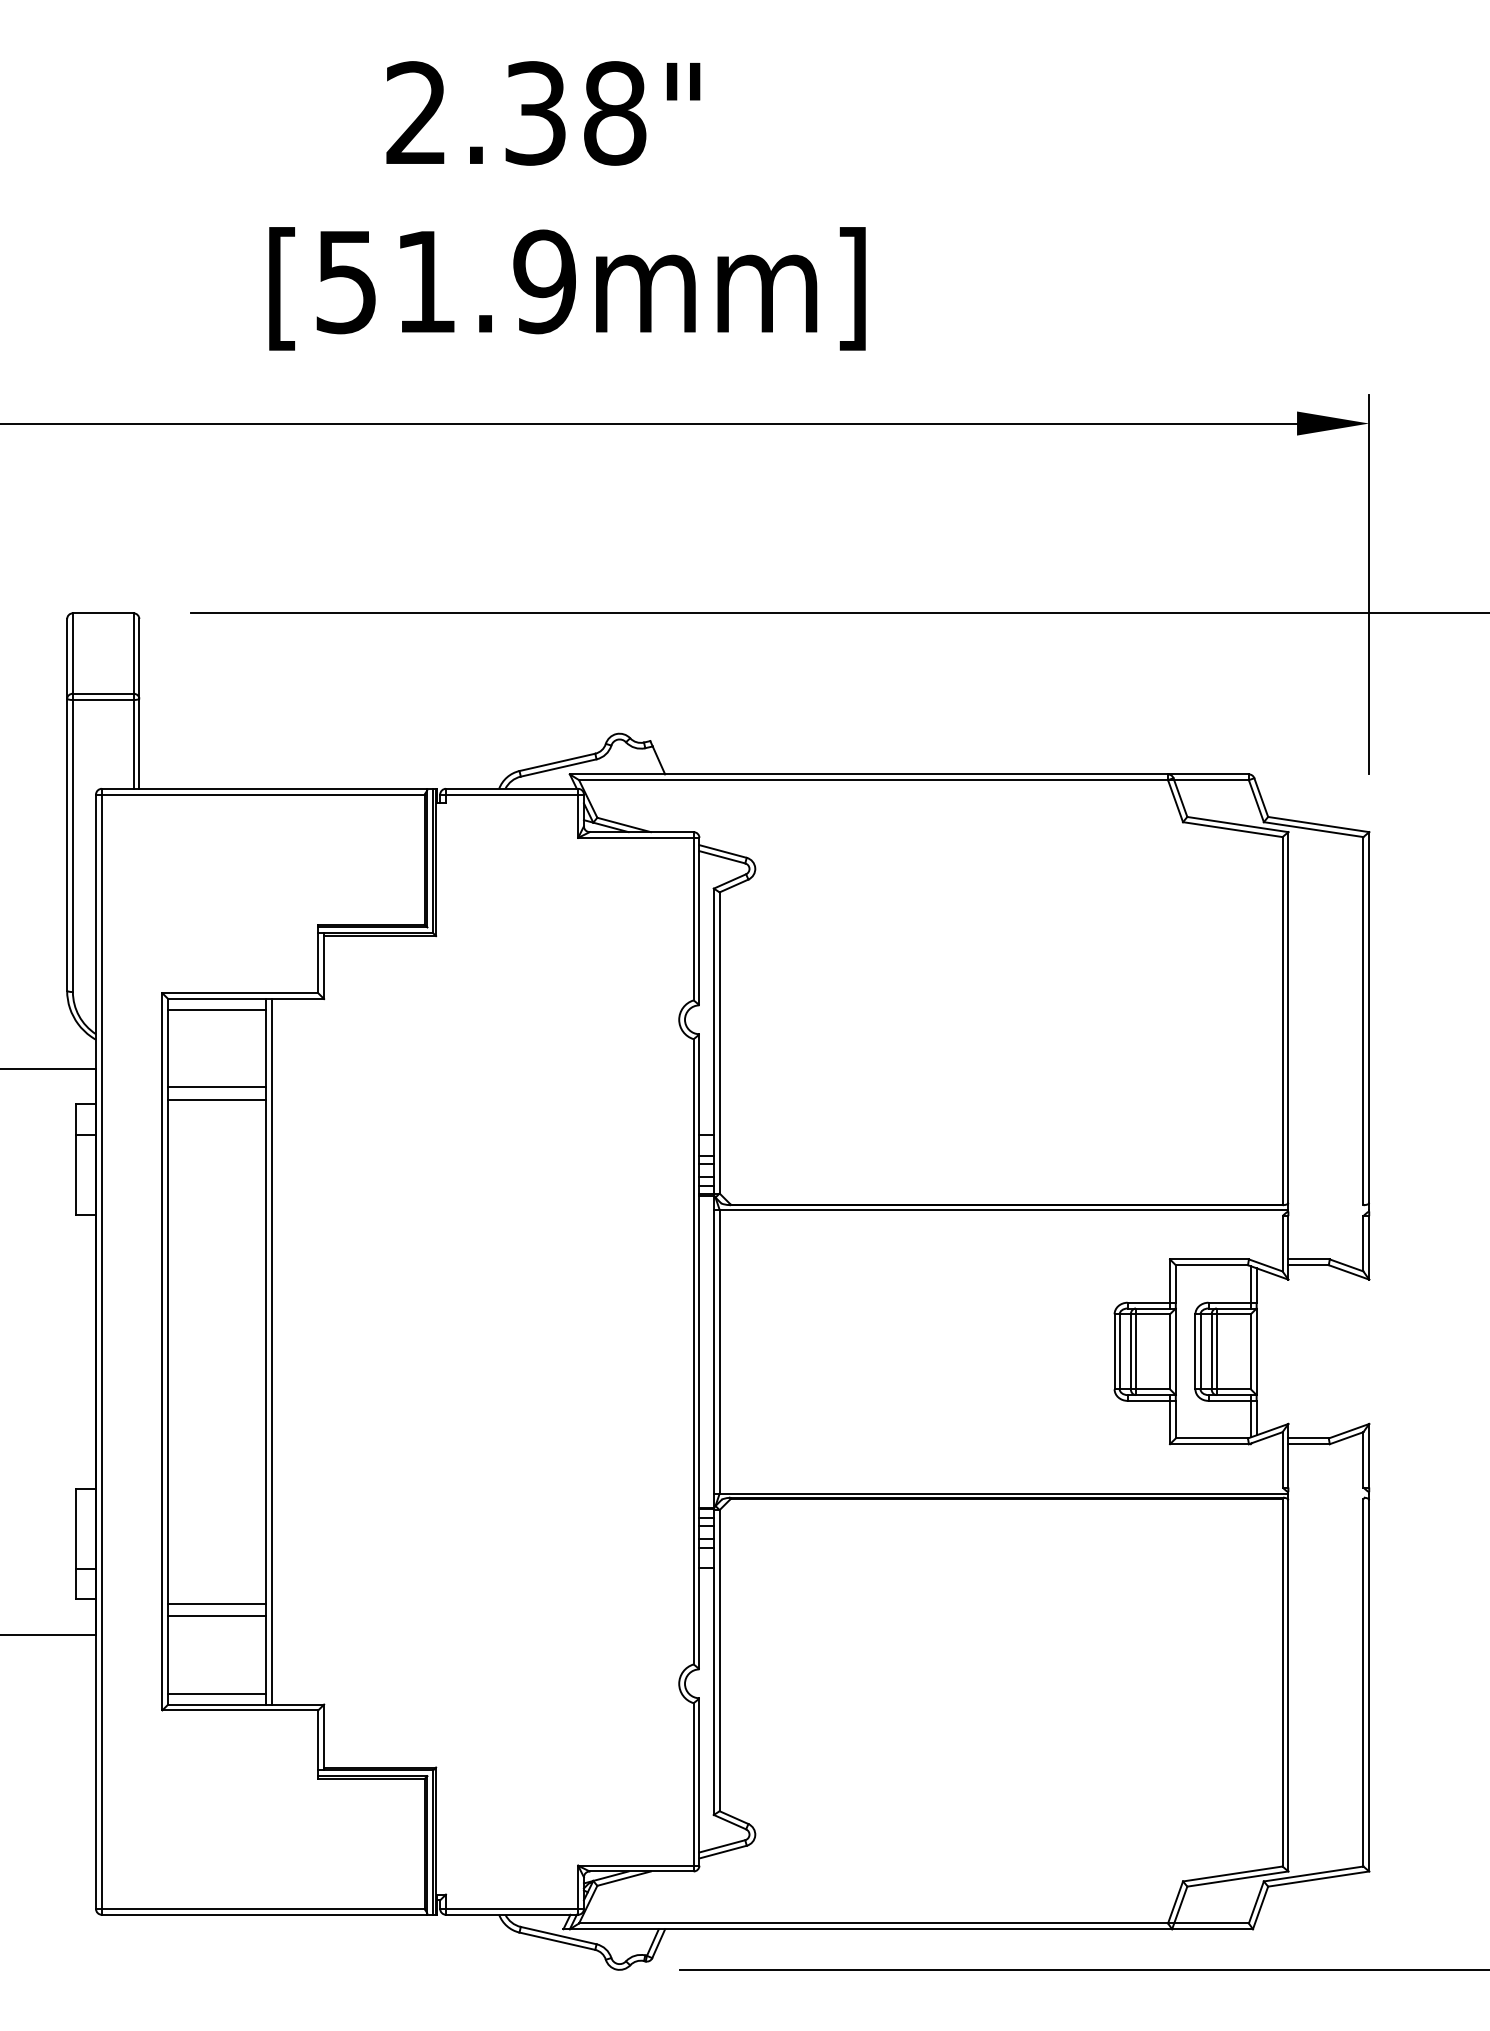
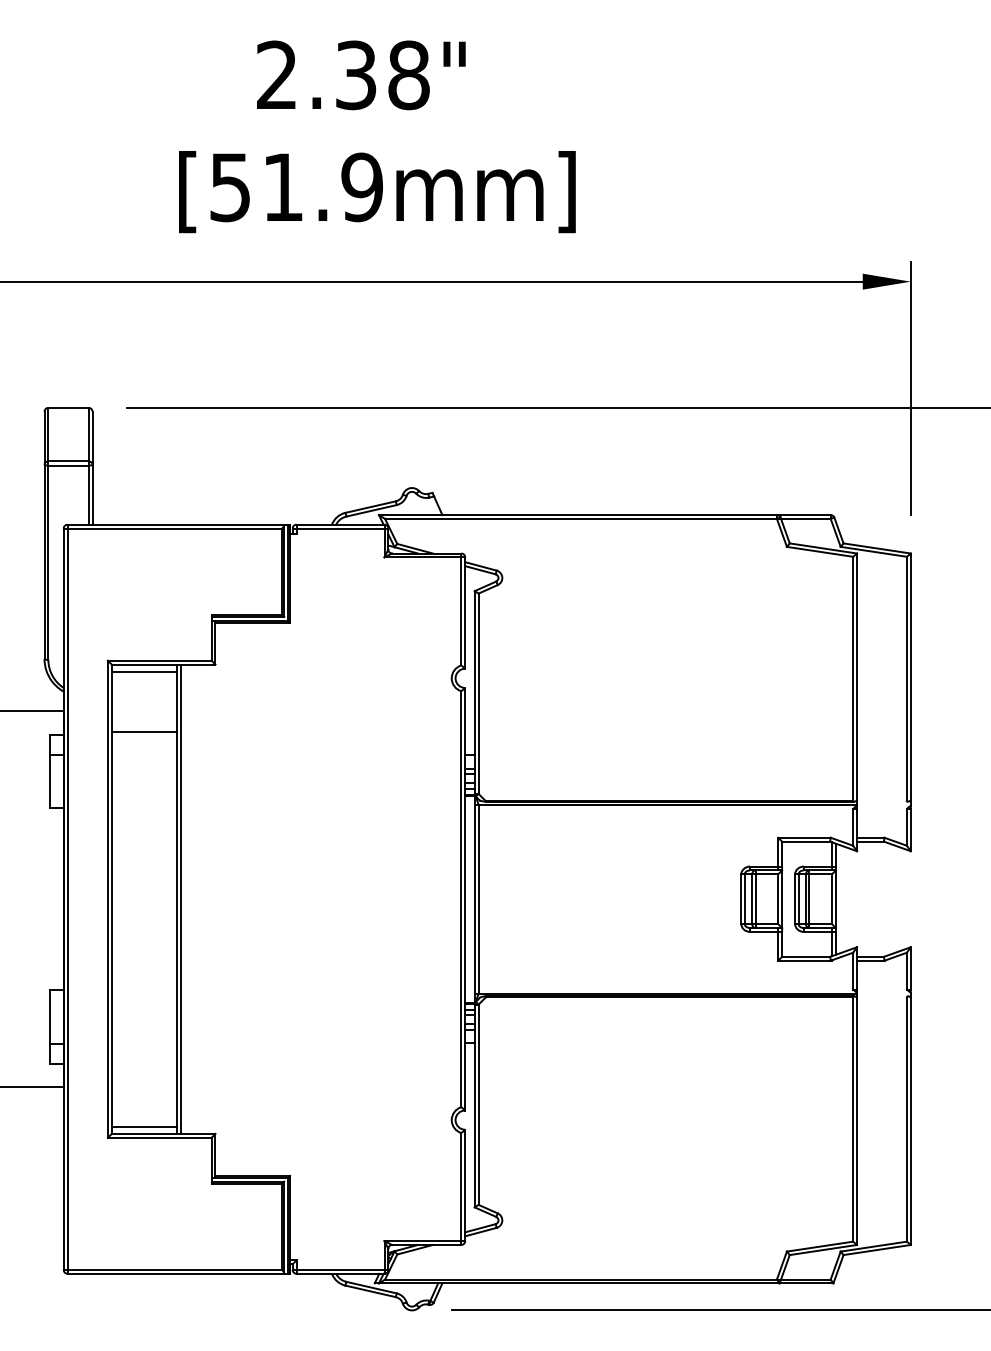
line: (217, 1087) -> (144, 723), removed
line: (217, 1603) -> (144, 1066), removed
line: (217, 1616) -> (144, 1075), removed

